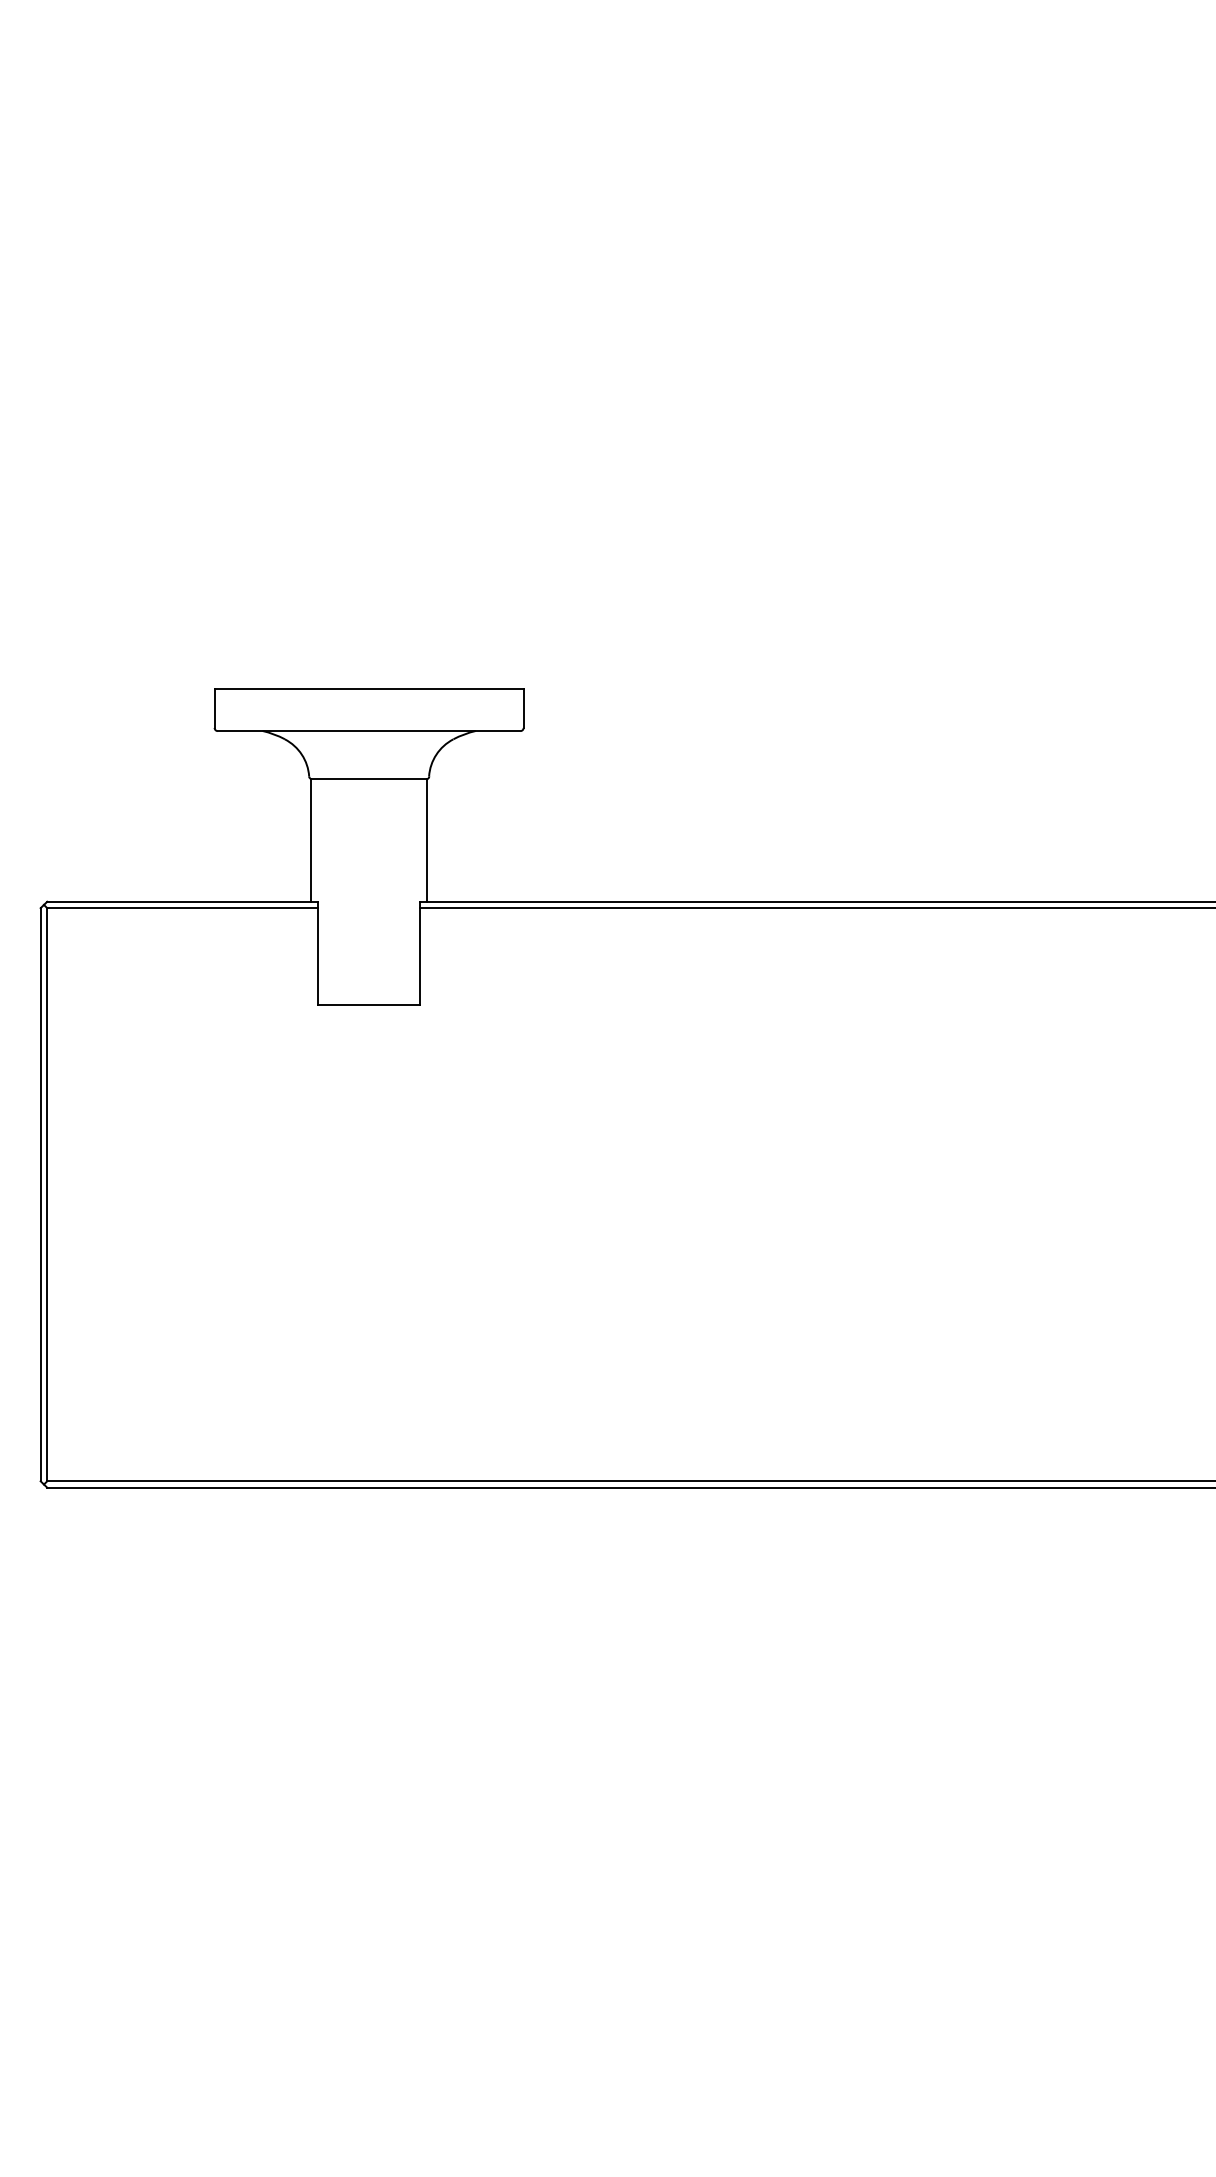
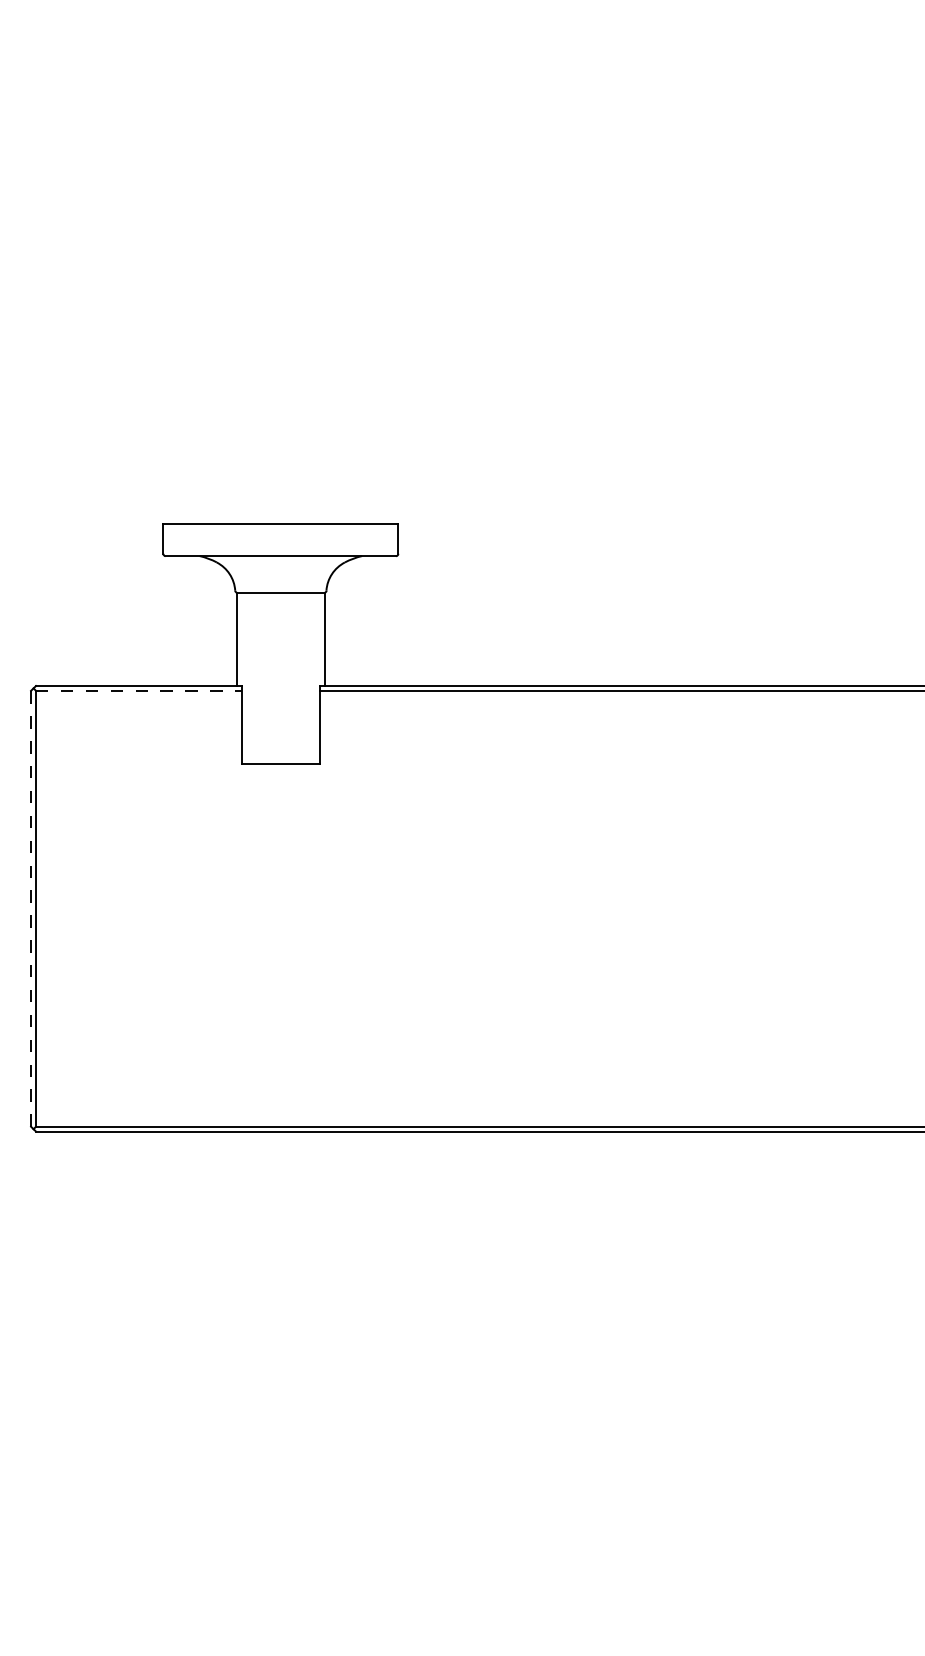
line: (182, 908) -> (138, 691), solid -> dashed
line: (40, 1194) -> (30, 908), solid -> dashed

